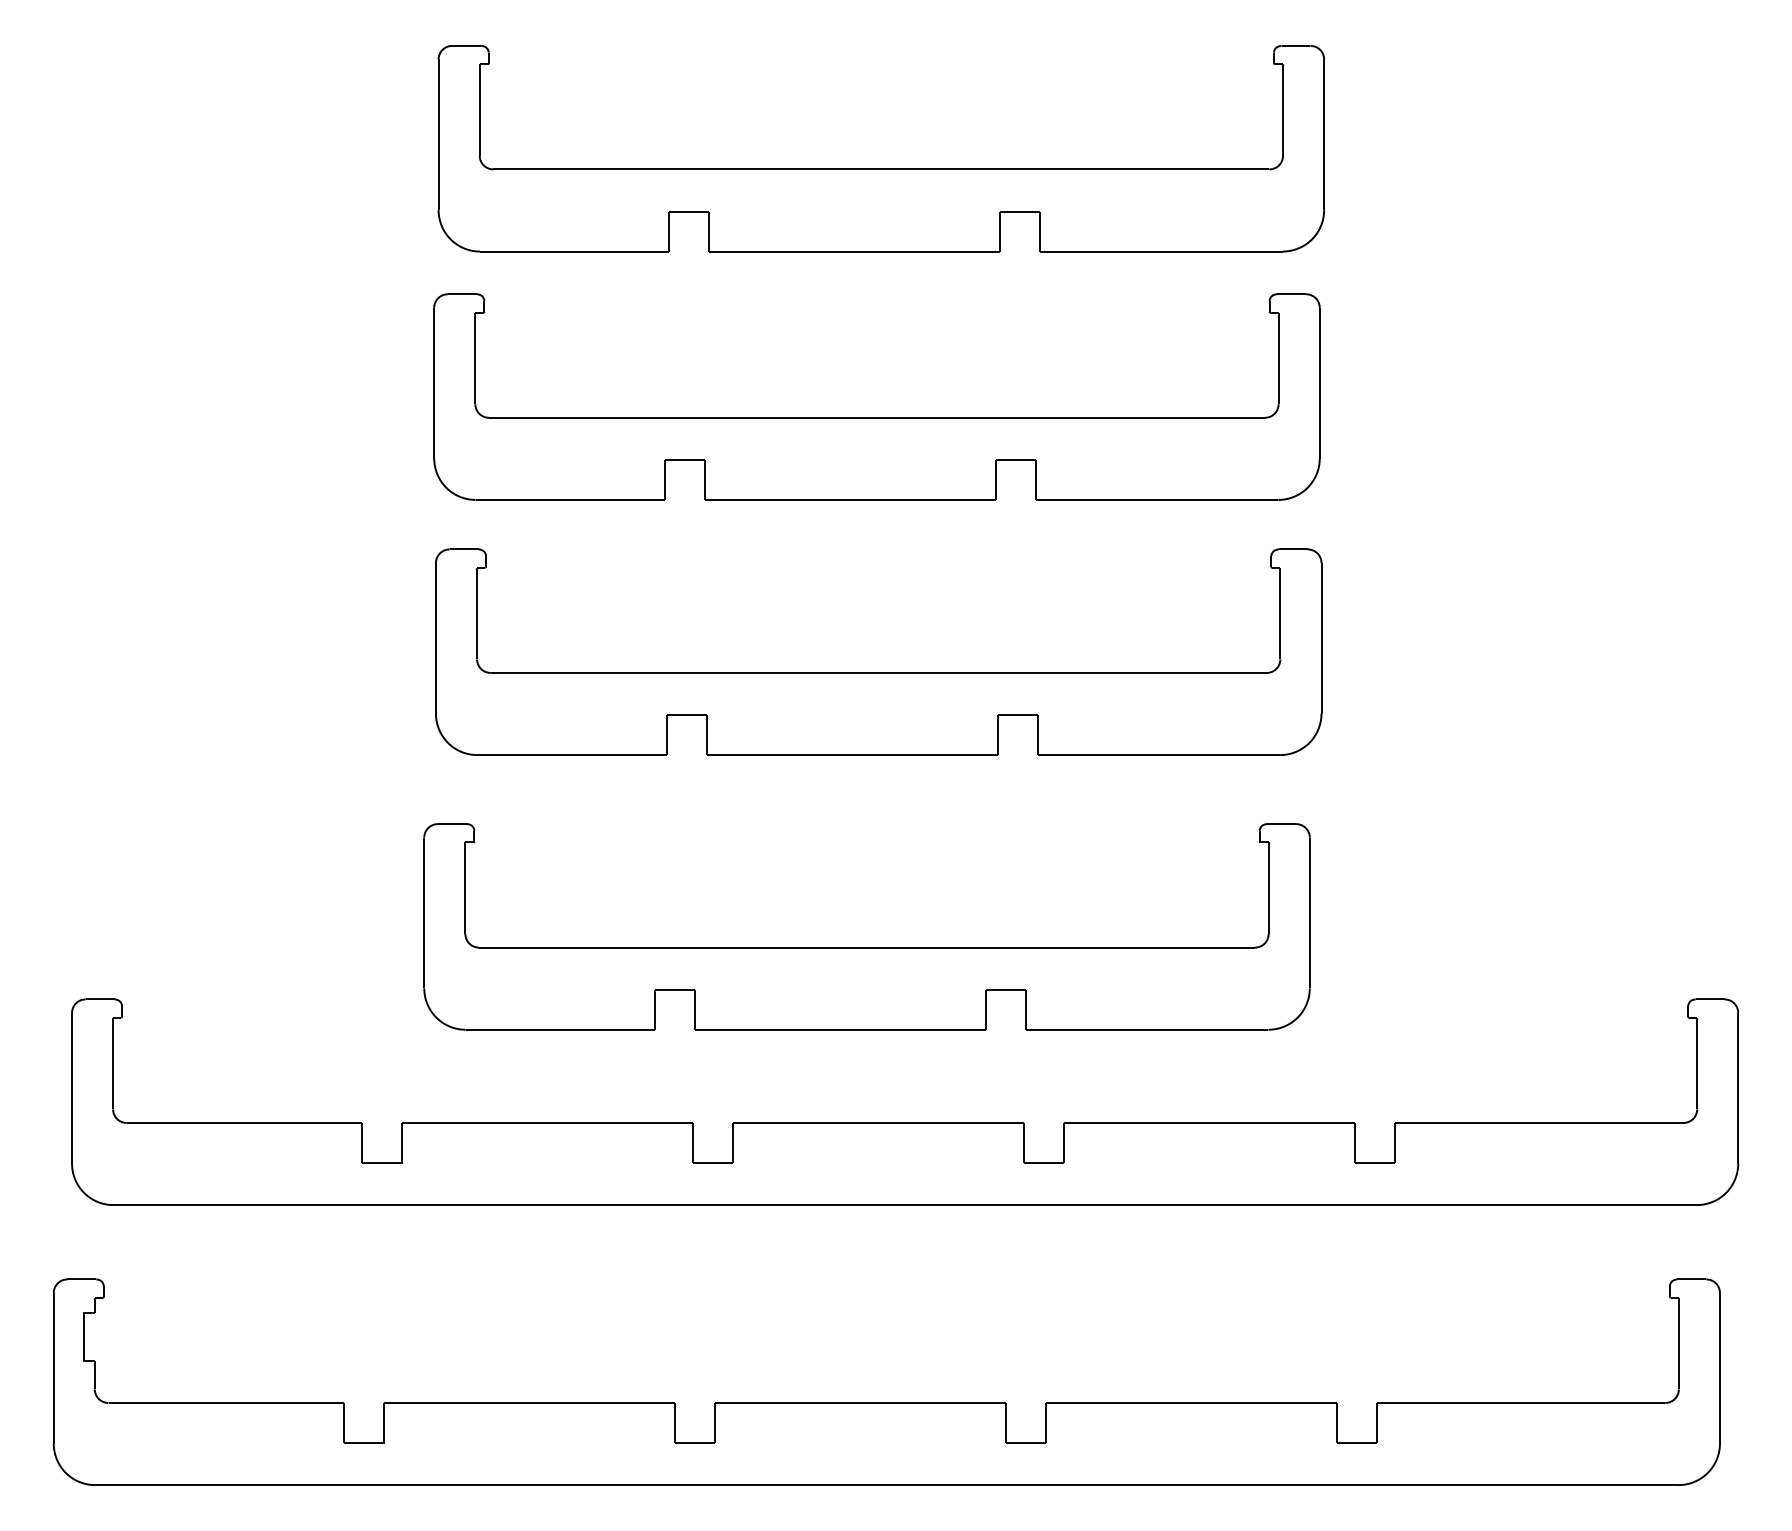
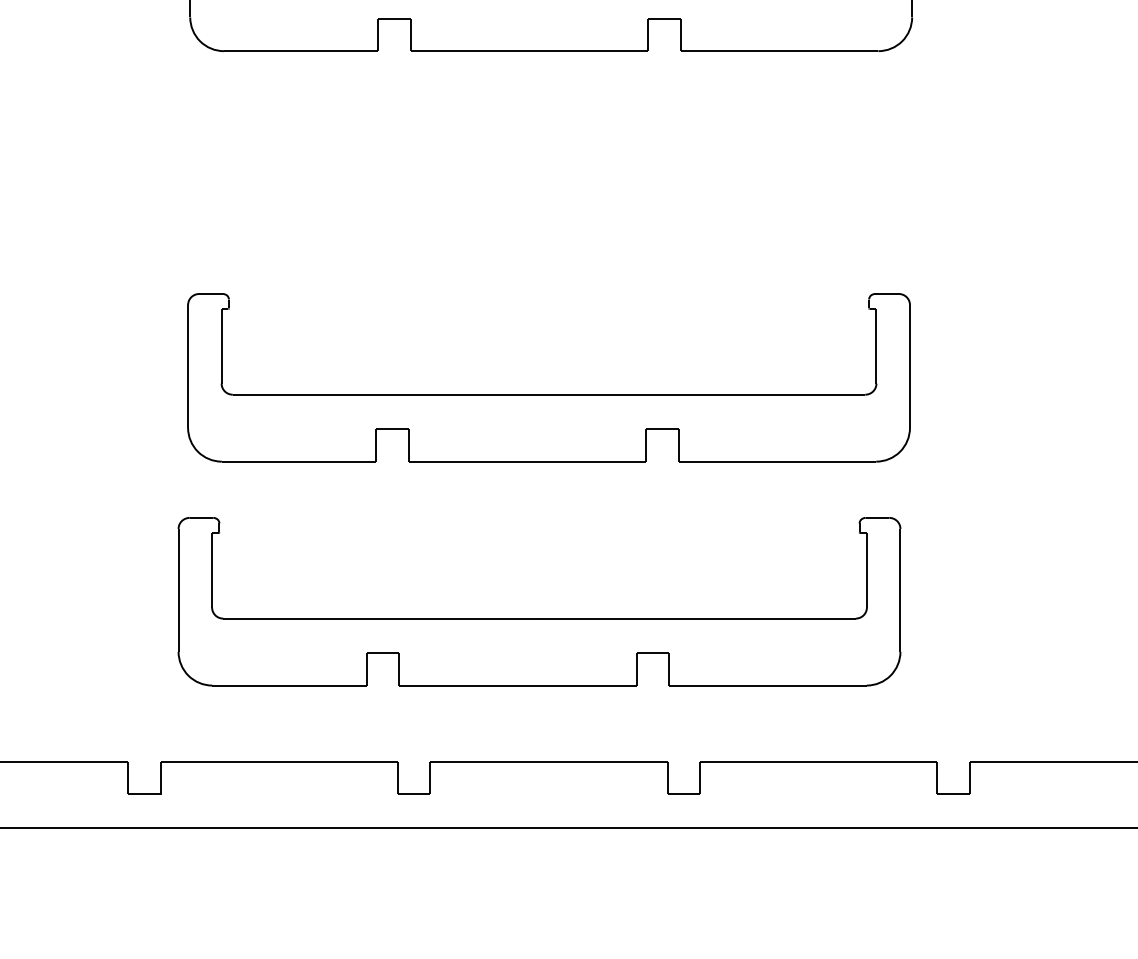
part: (876, 417) -> (547, 186), removed

